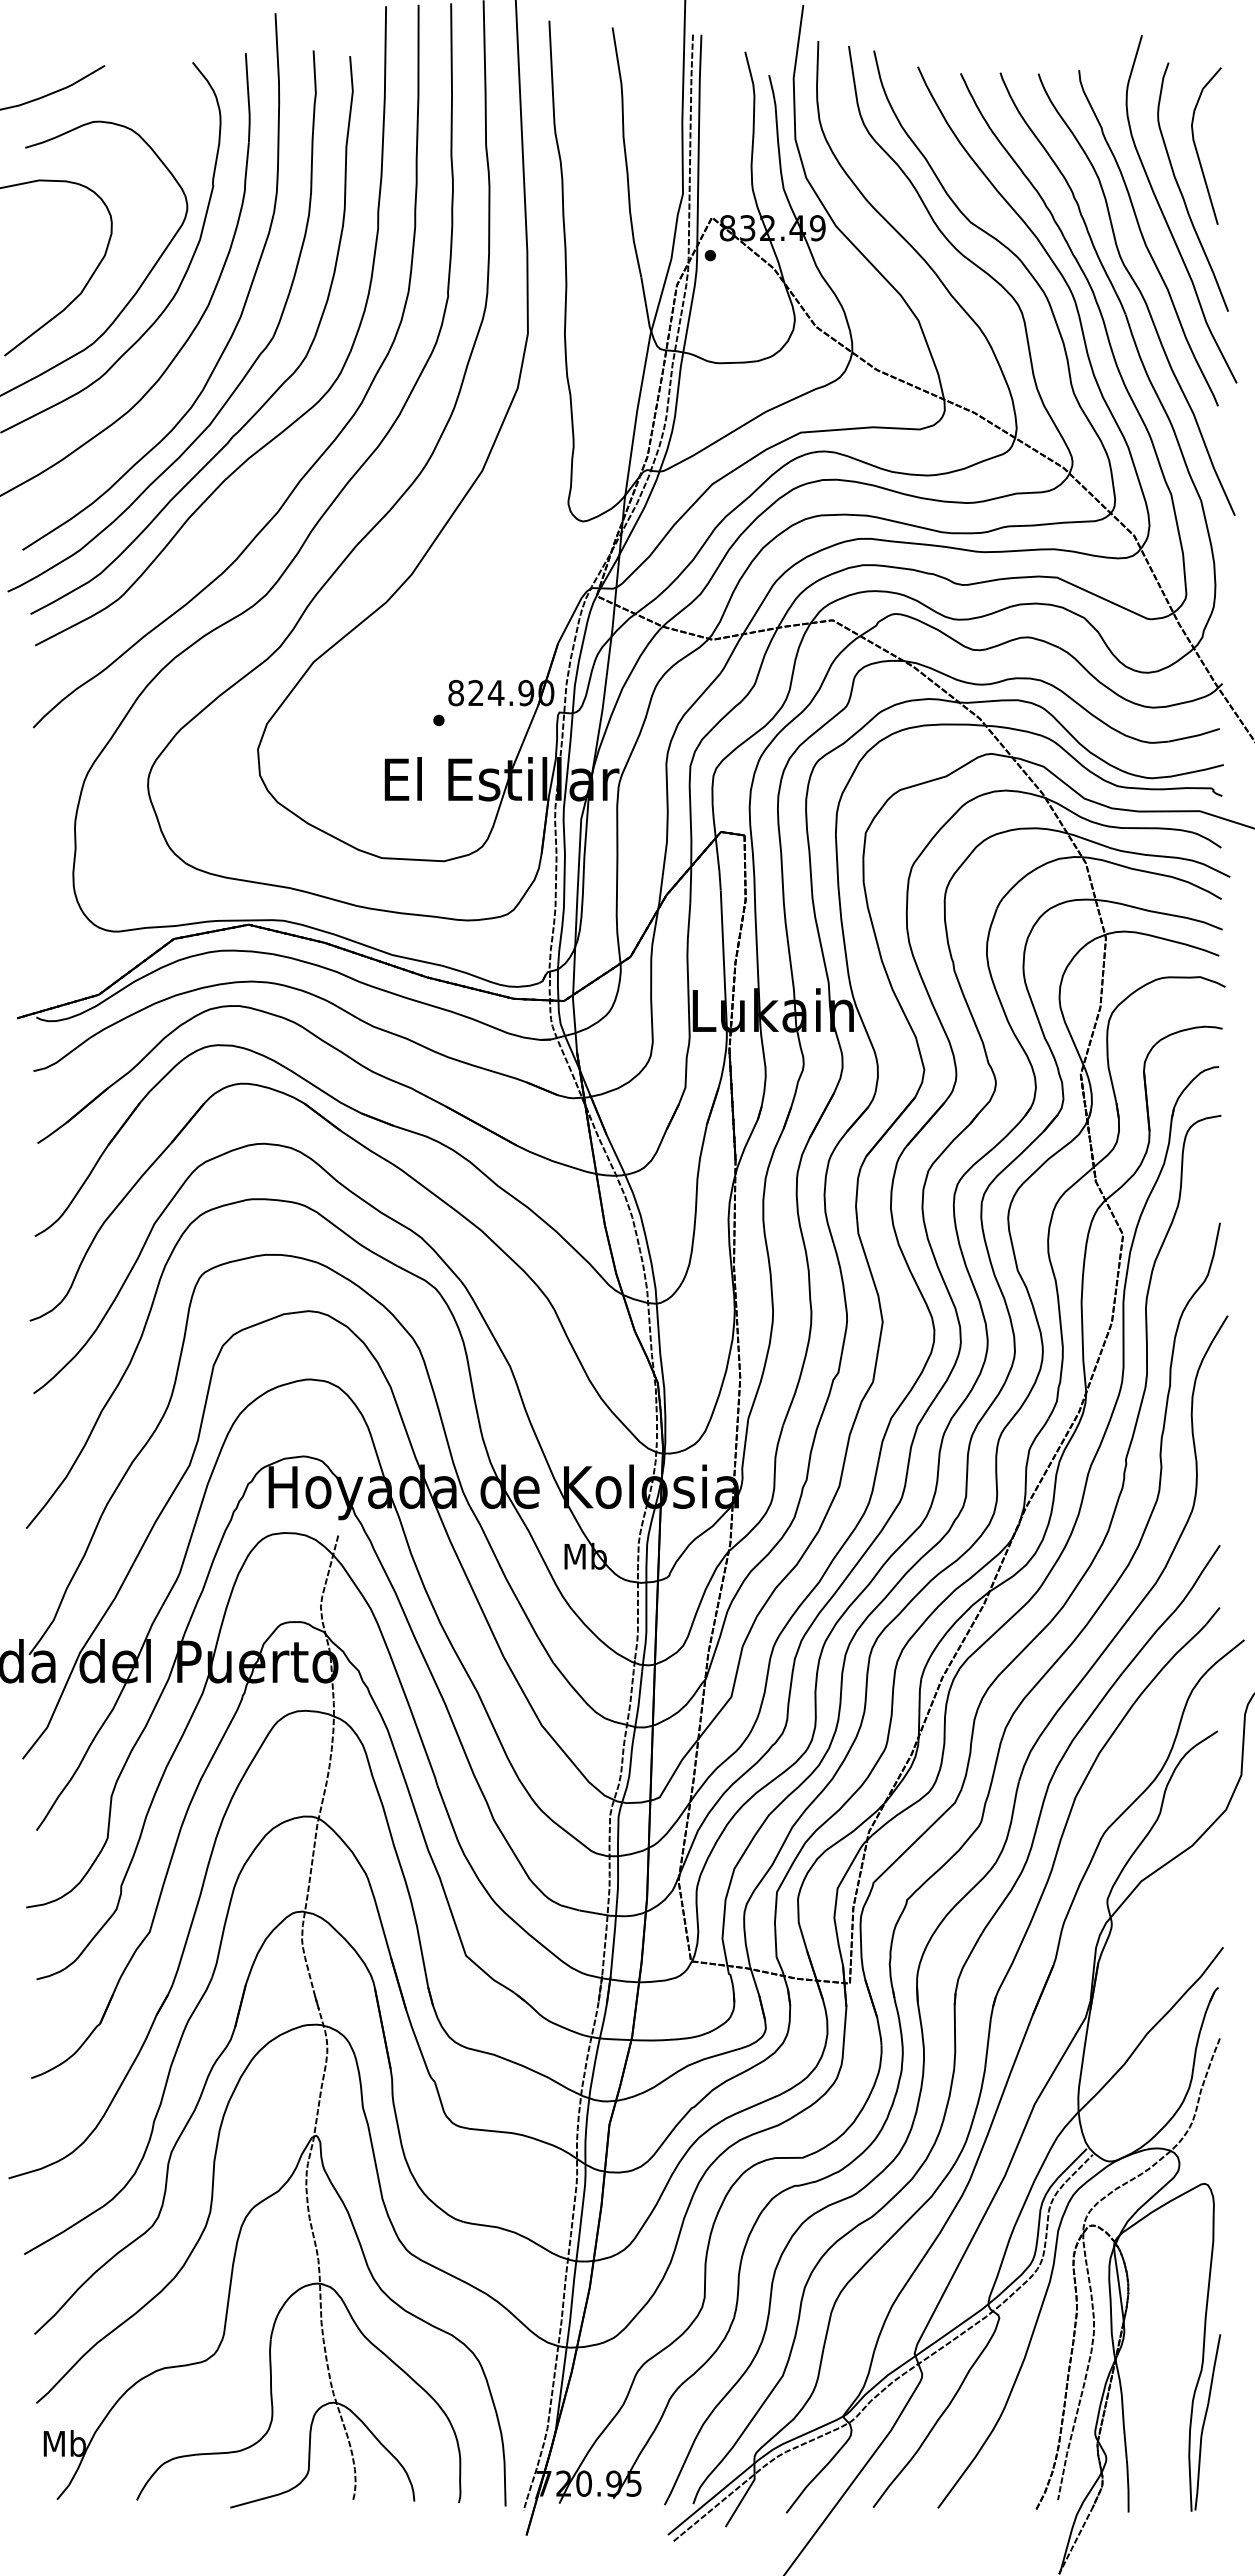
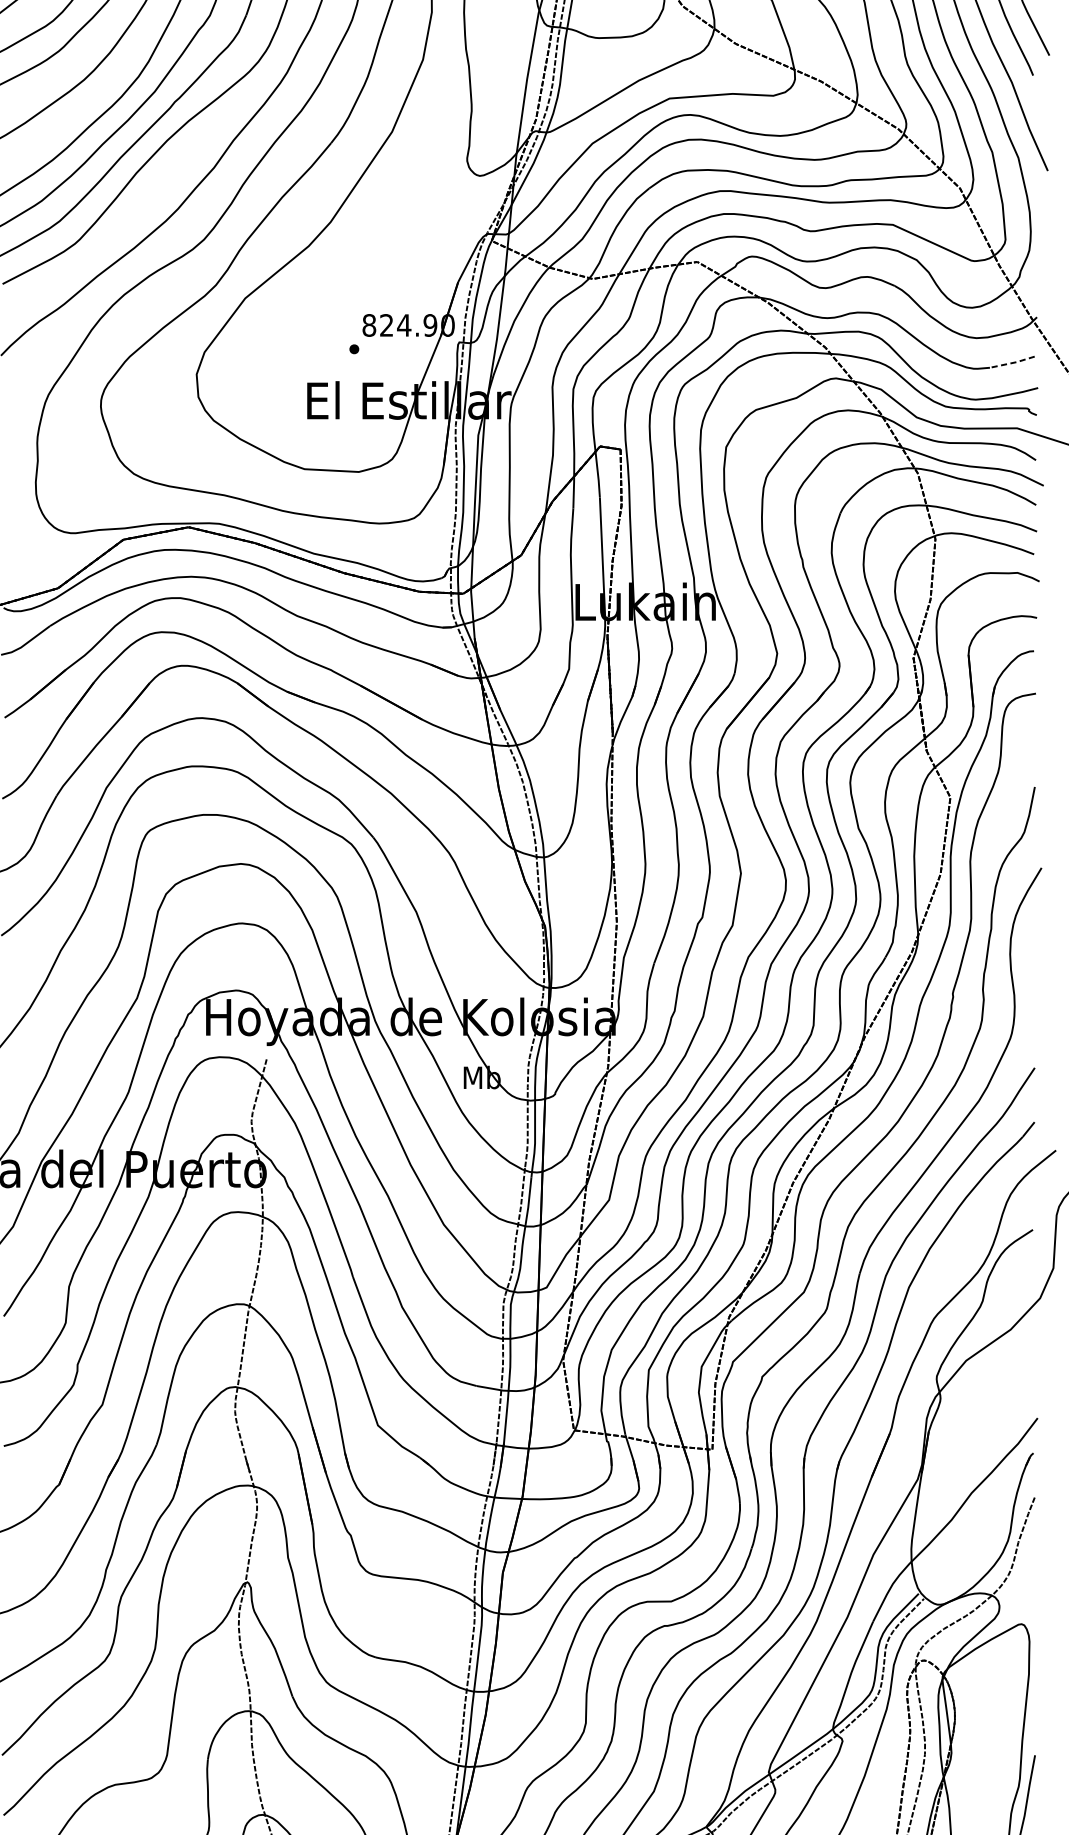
line: (1194, 736) -> (1012, 363), solid -> dashed

